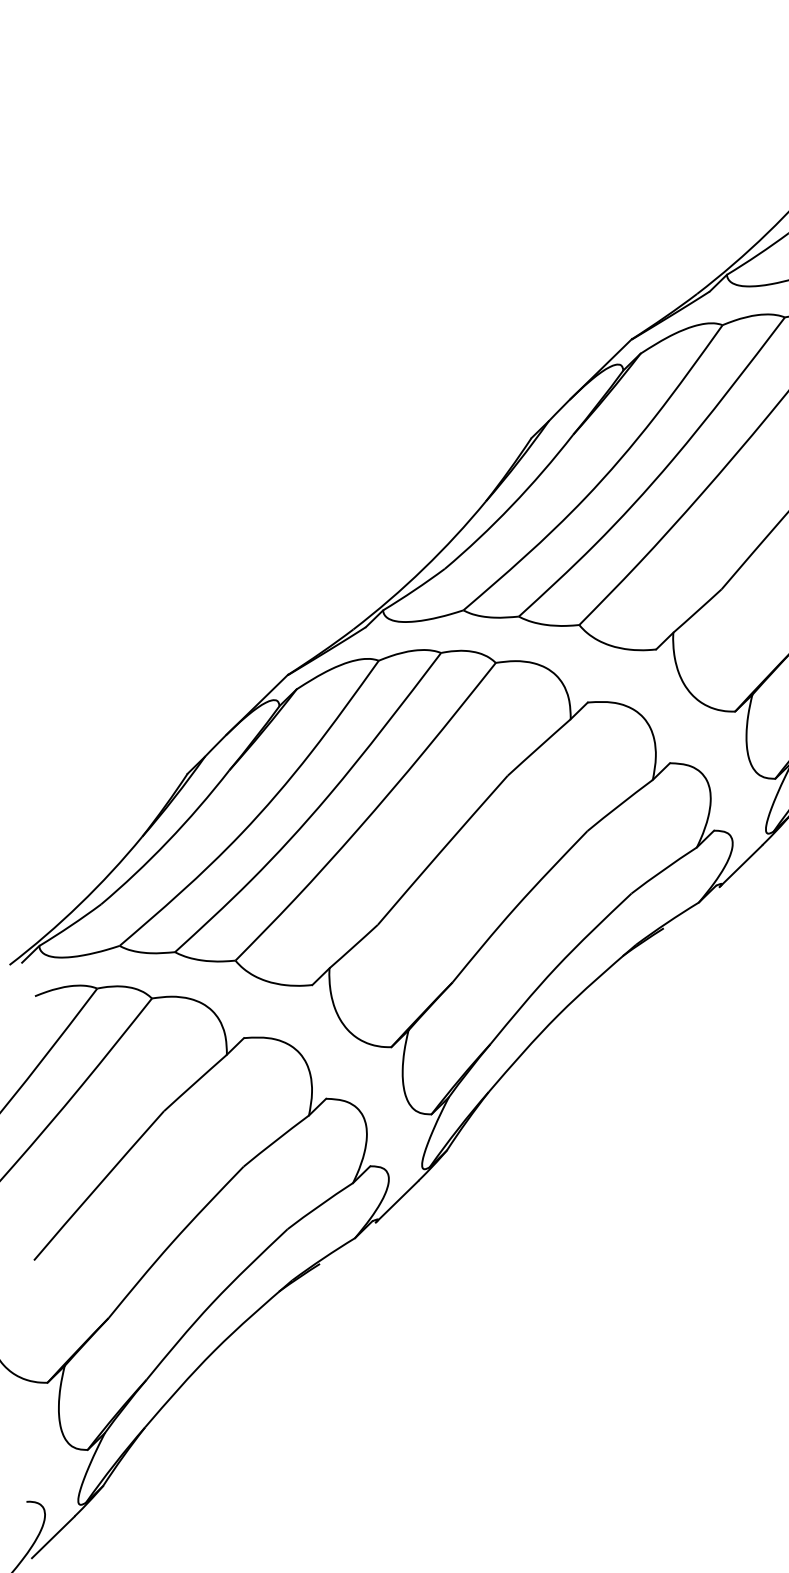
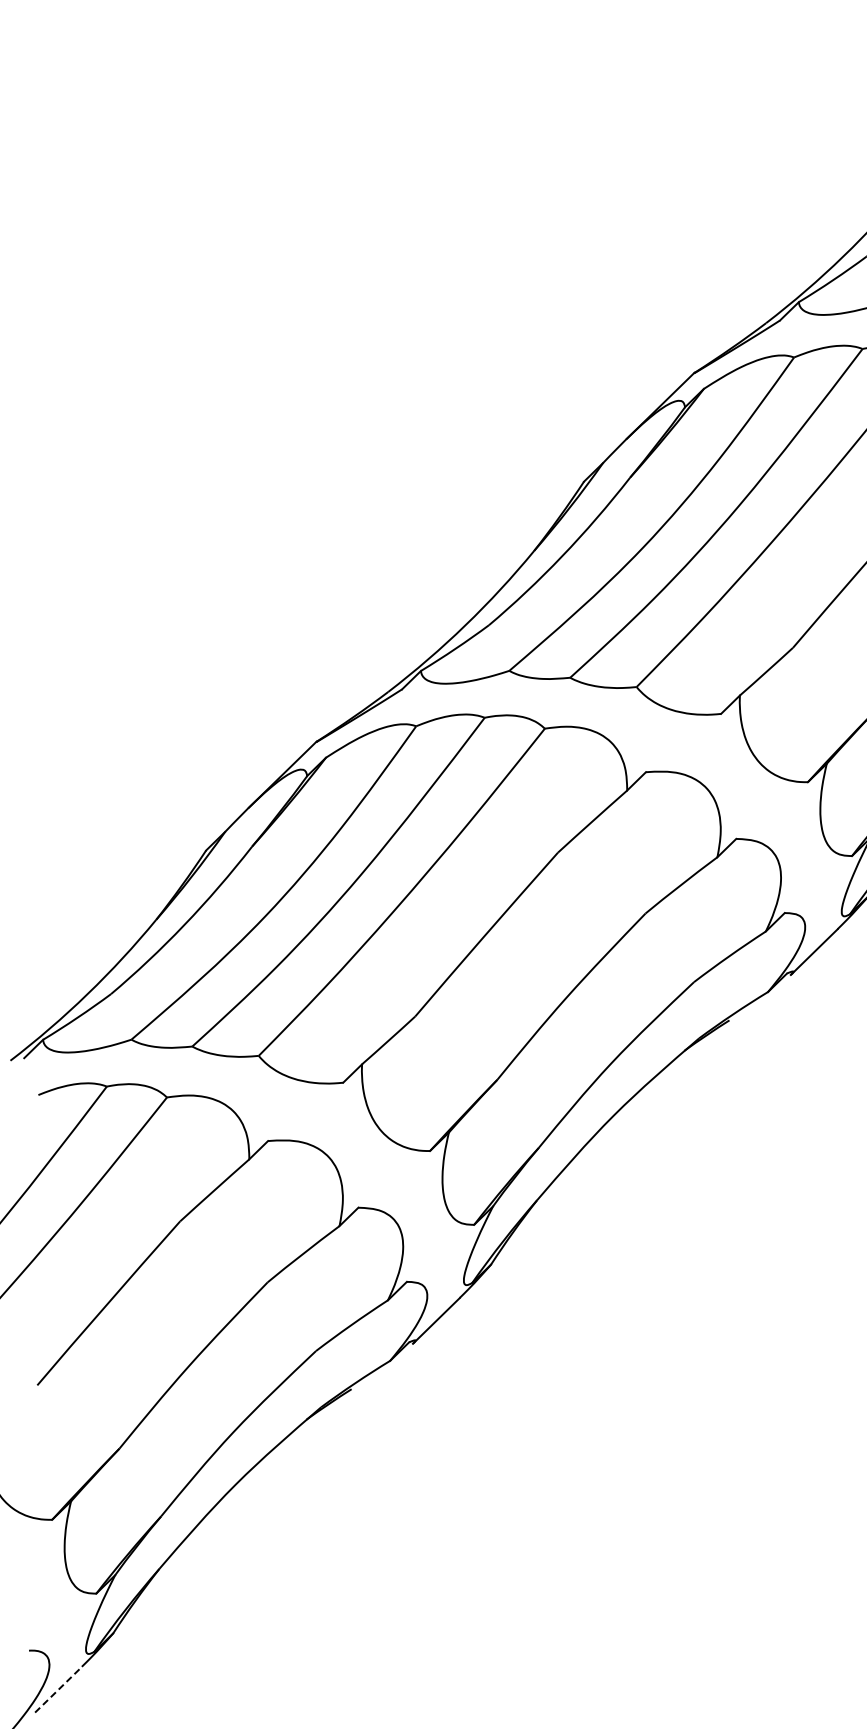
line: (53, 1537) -> (58, 1689), solid -> dashed

